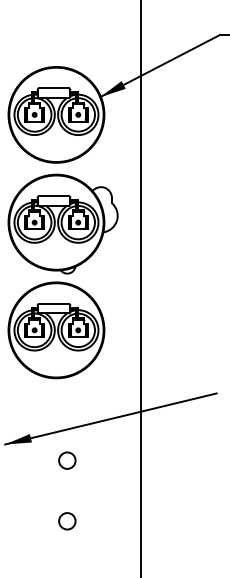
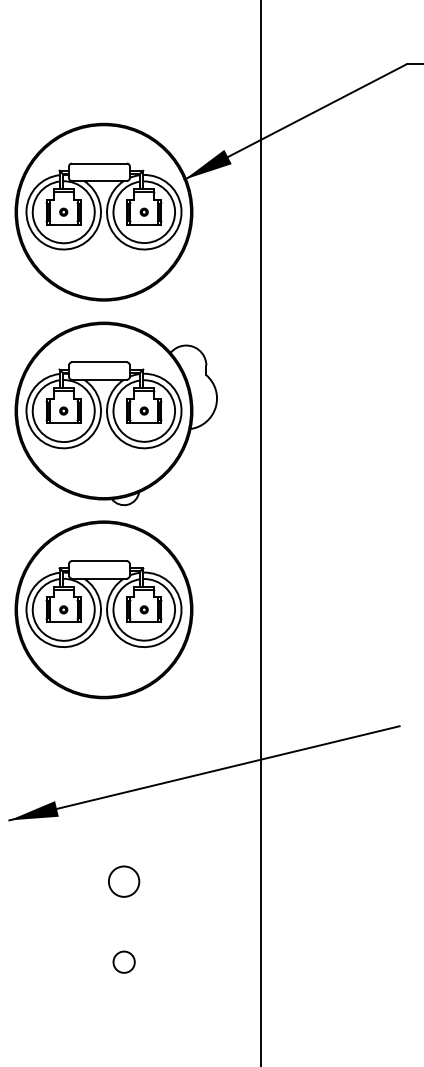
circle: (67, 460) -> (124, 881), moved
circle: (67, 521) -> (124, 962), size x0.7

